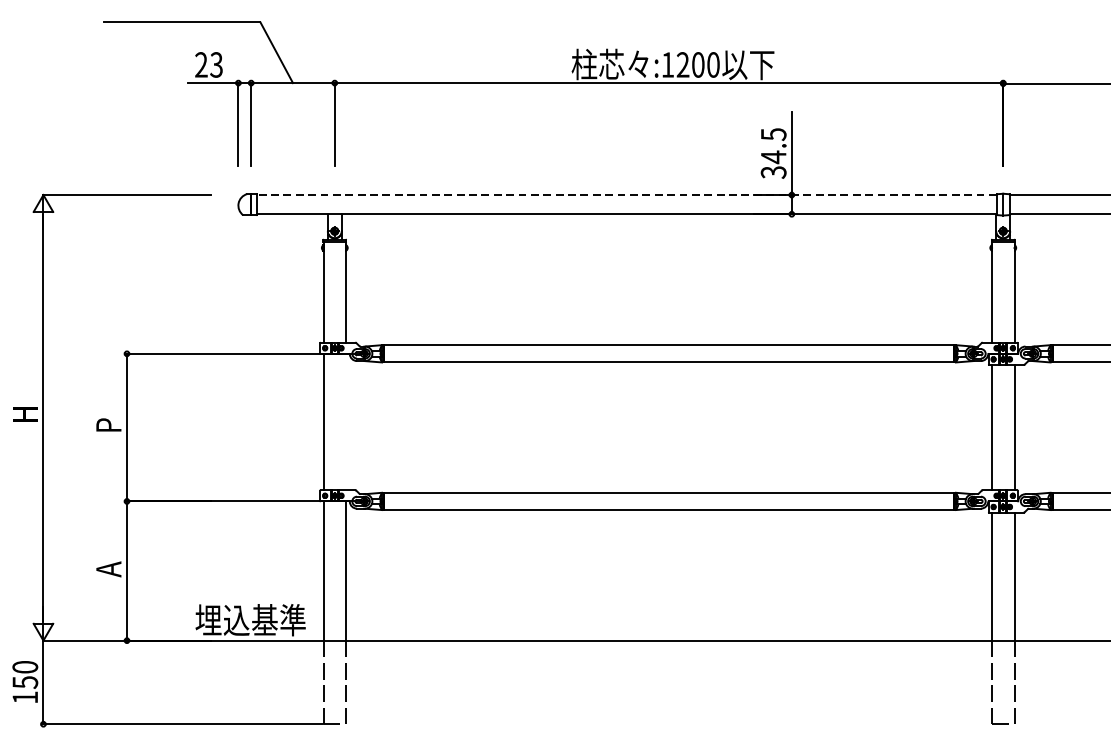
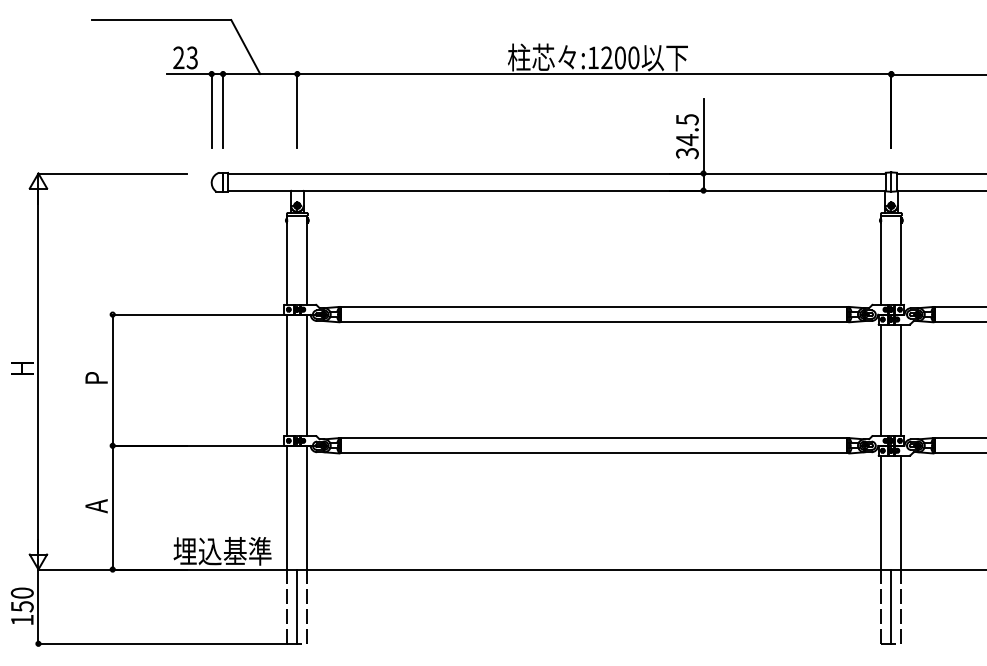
line: (626, 195) -> (556, 173), dashed -> solid
line: (346, 421) -> (307, 374), added
line: (334, 682) -> (297, 606), added
line: (1003, 682) -> (891, 606), added

